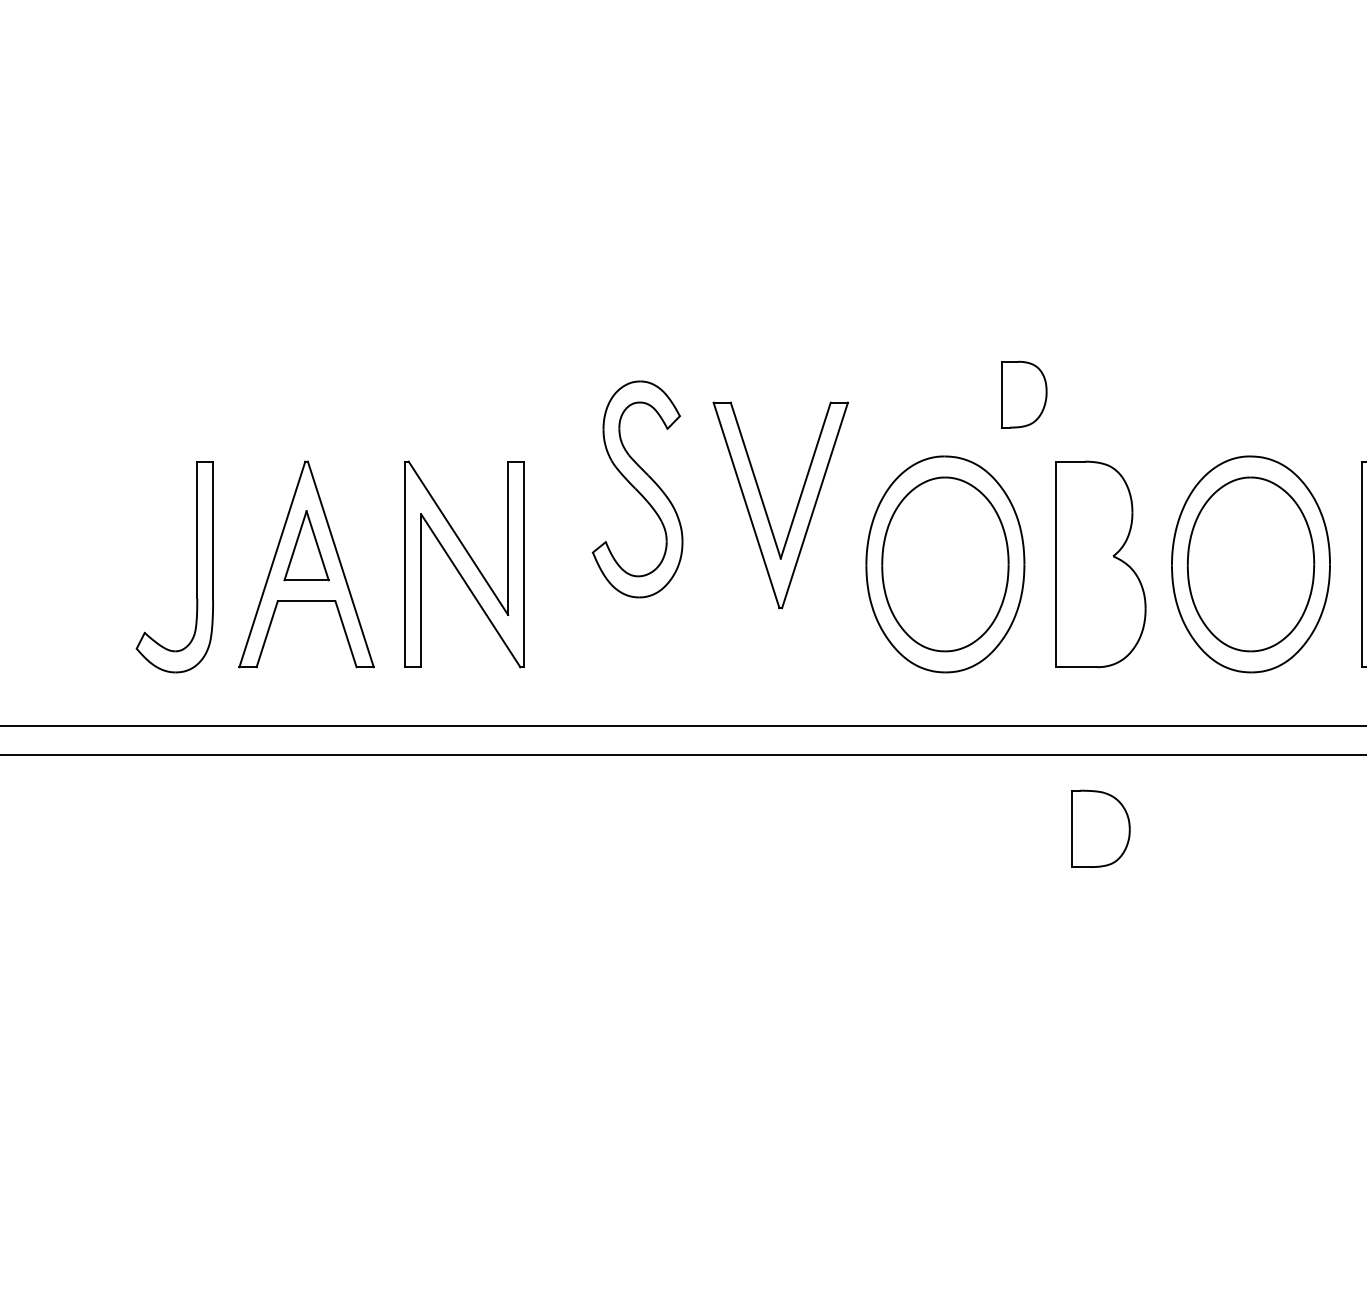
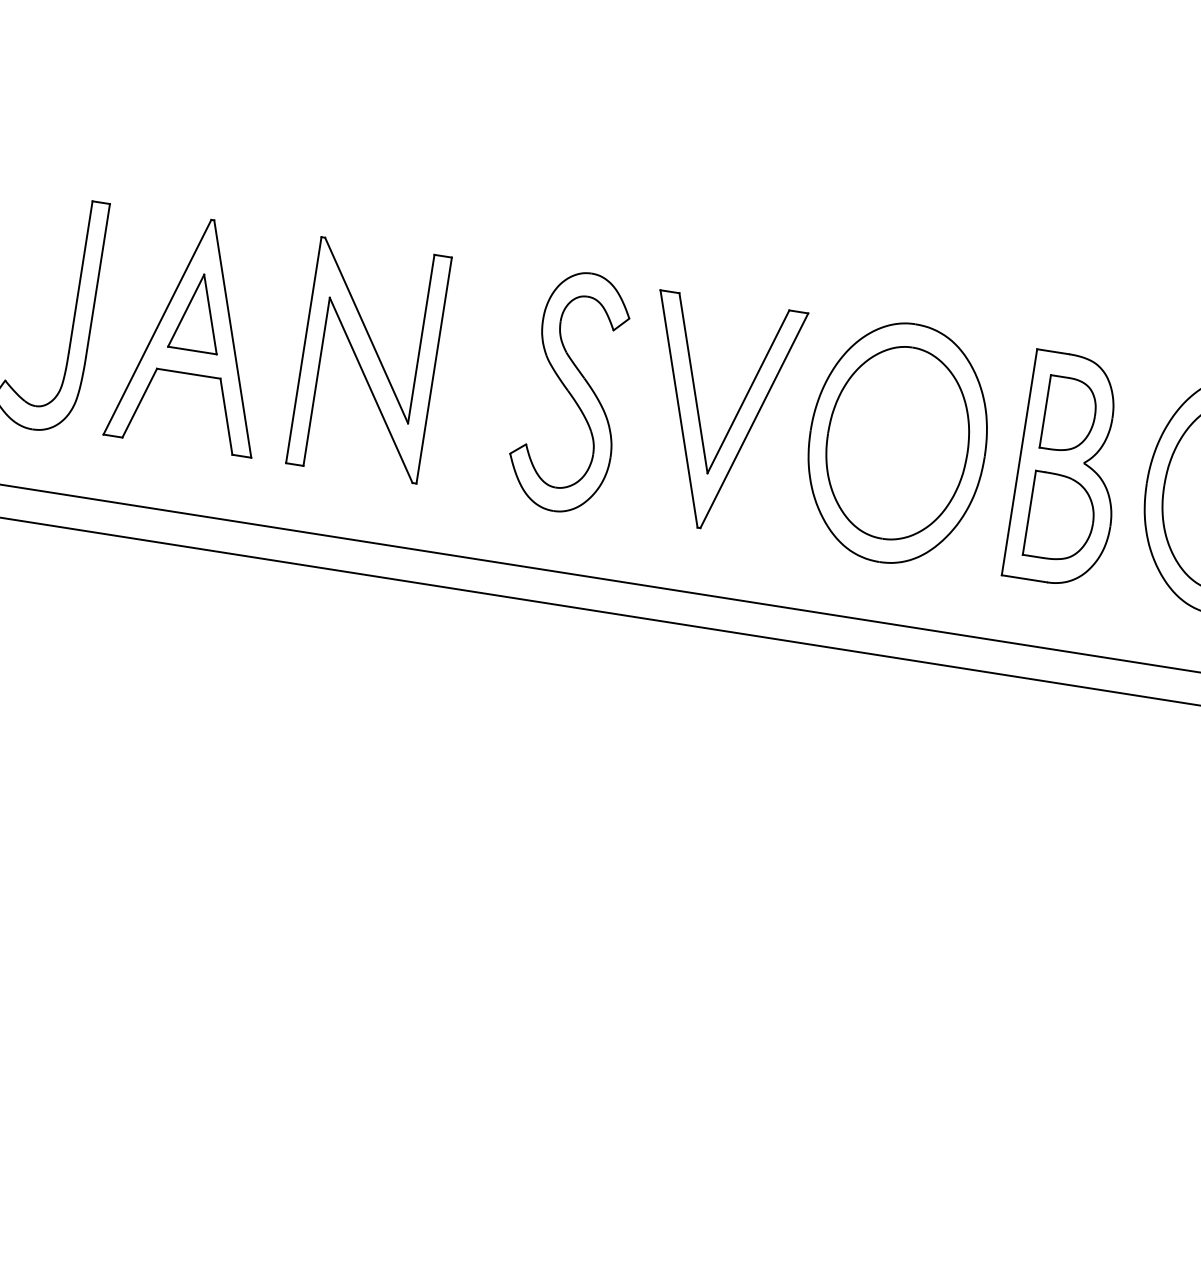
part: (1024, 394) -> (1070, 415), moved
part: (637, 489) -> (570, 391), moved
part: (766, 510) -> (700, 417), moved
part: (1100, 828) -> (1060, 517), moved

